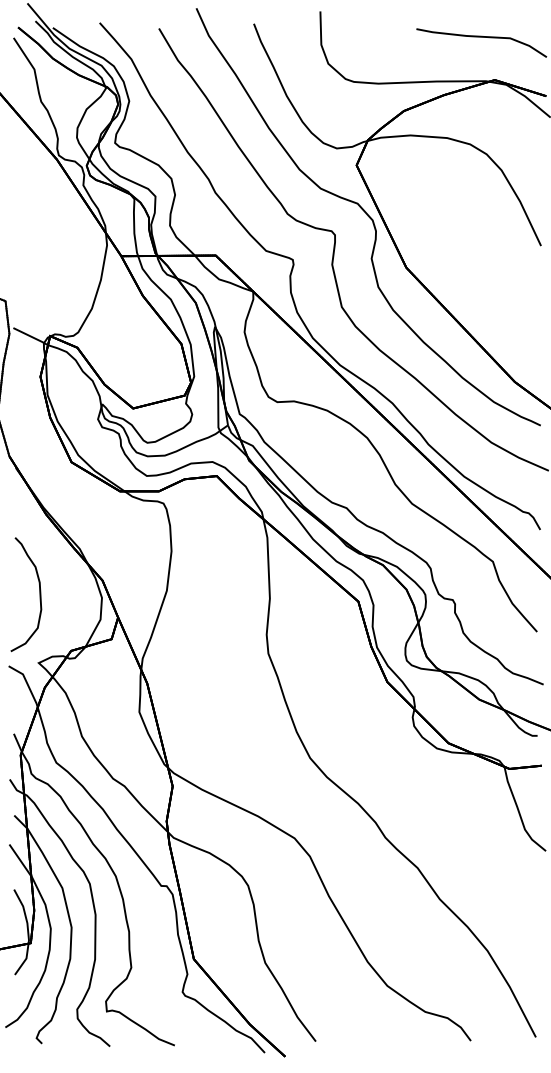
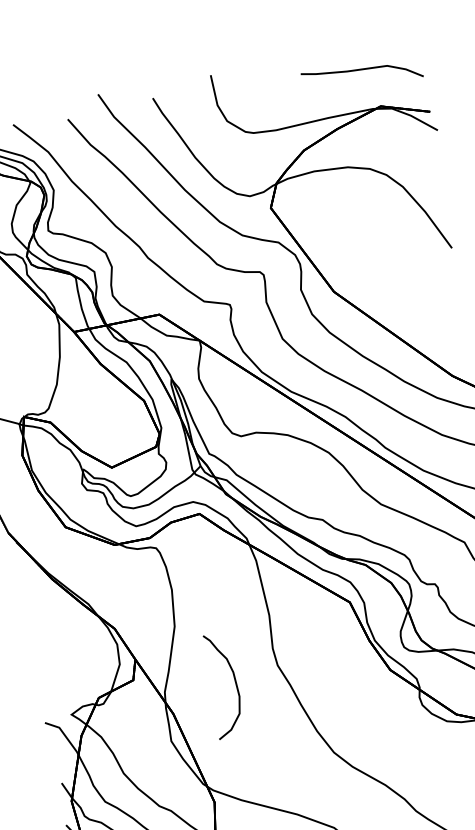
curve: (39, 594) -> (235, 683), moved

